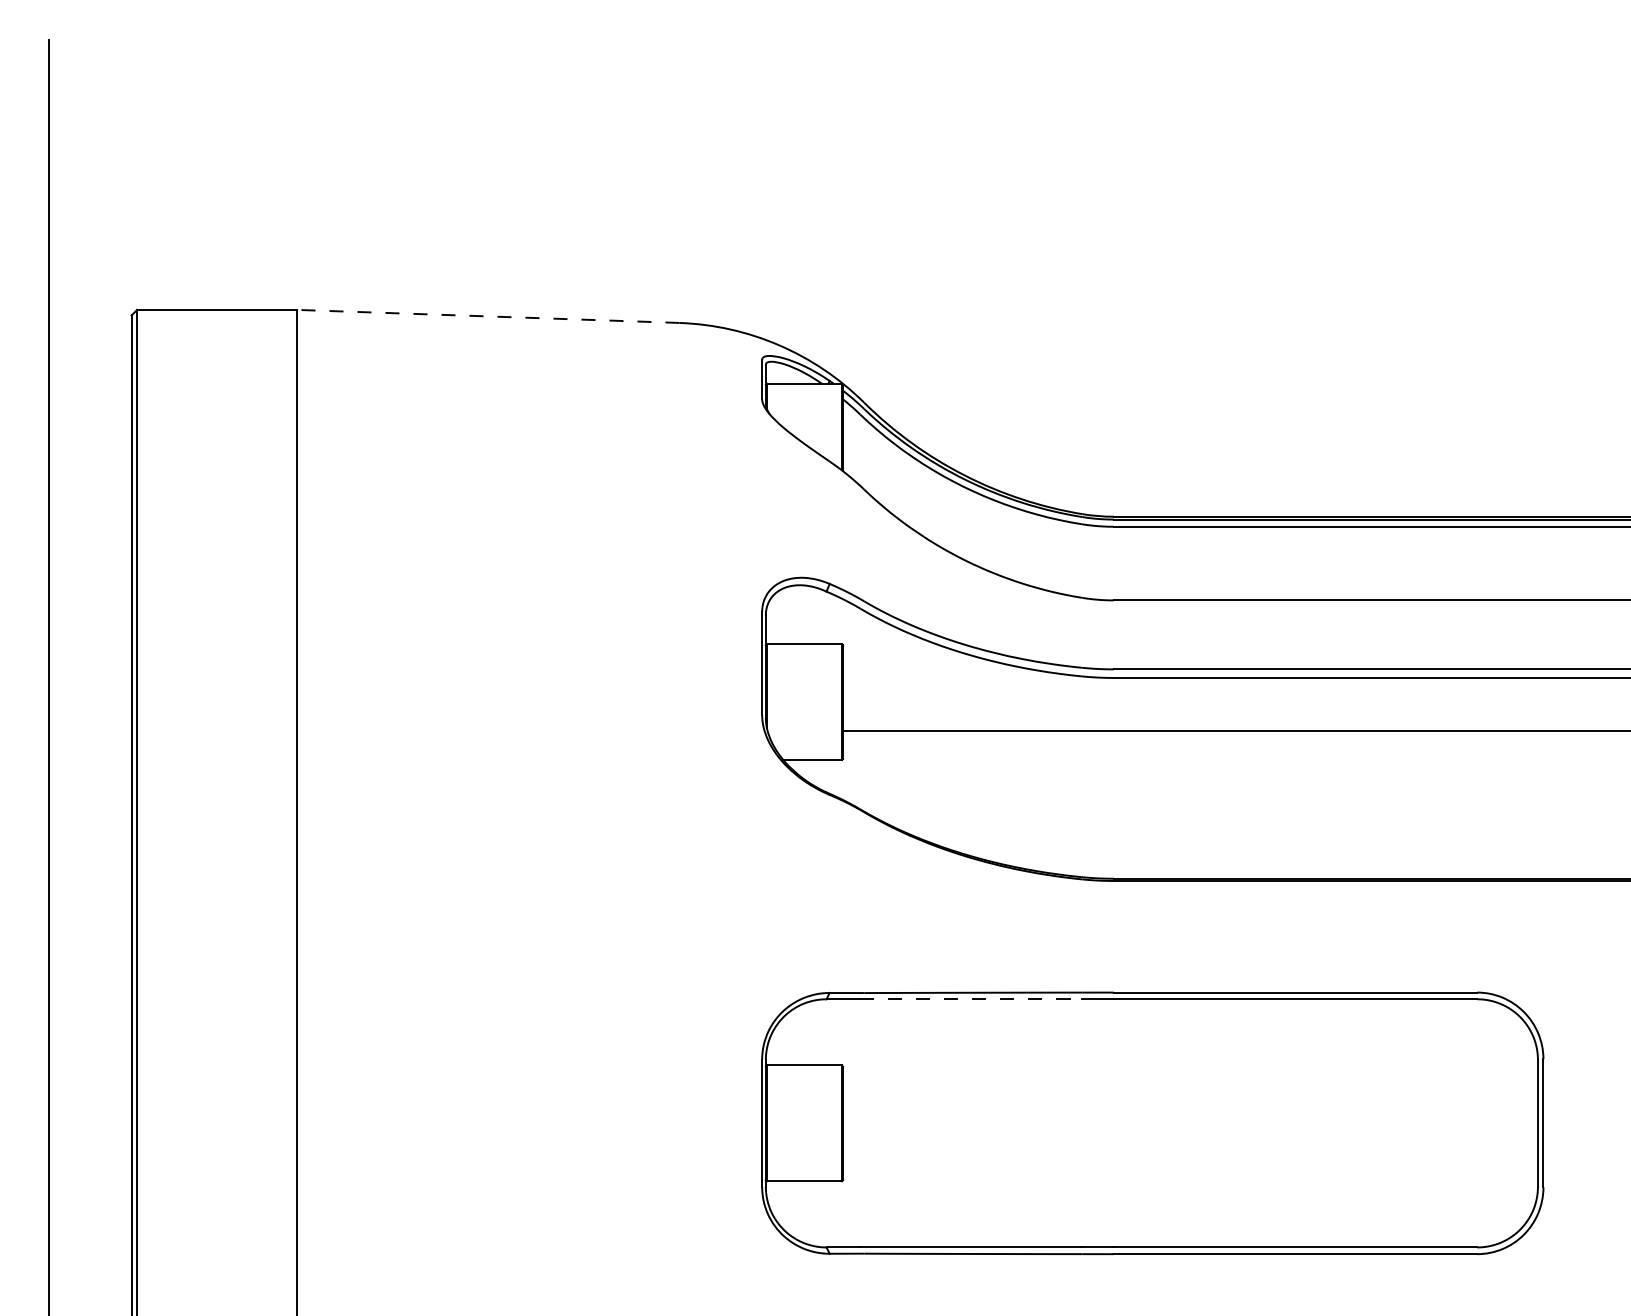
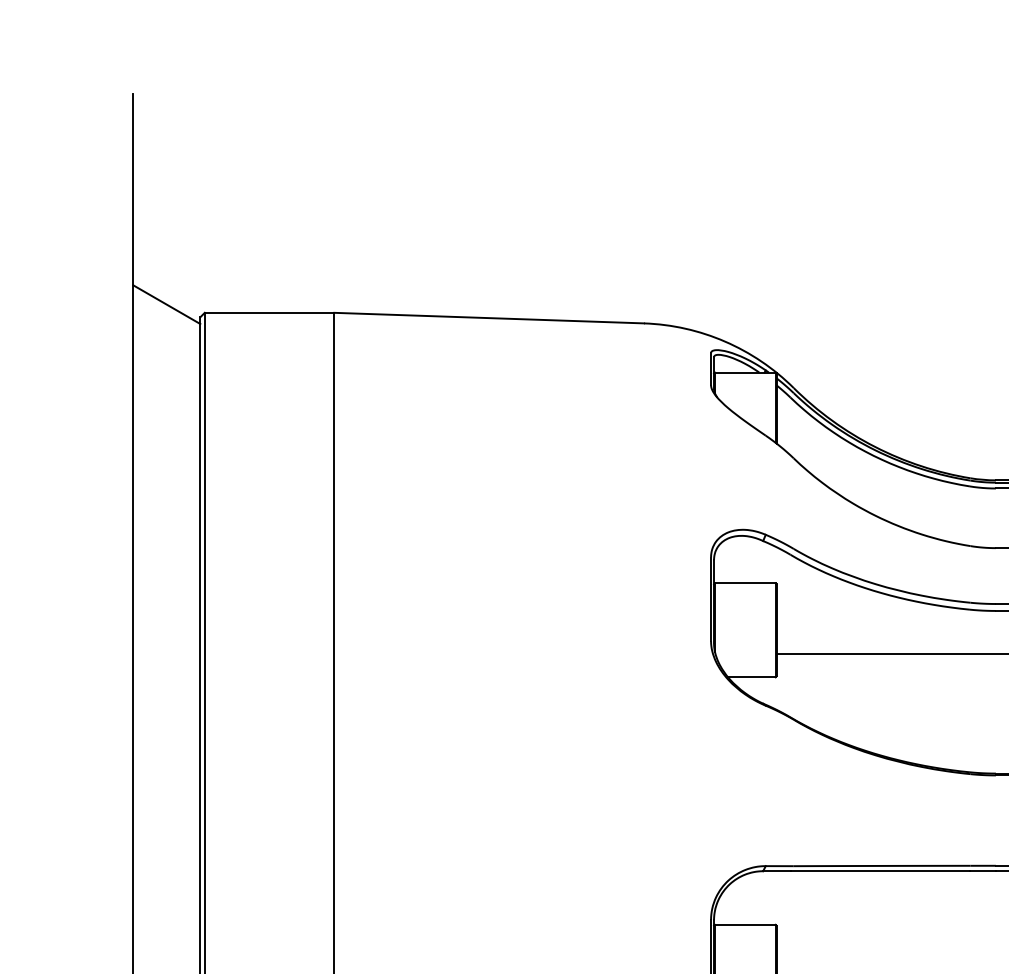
line: (89, 299) -> (166, 304), added
line: (487, 316) -> (488, 318), dashed -> solid
line: (971, 999) -> (880, 871), dashed -> solid

